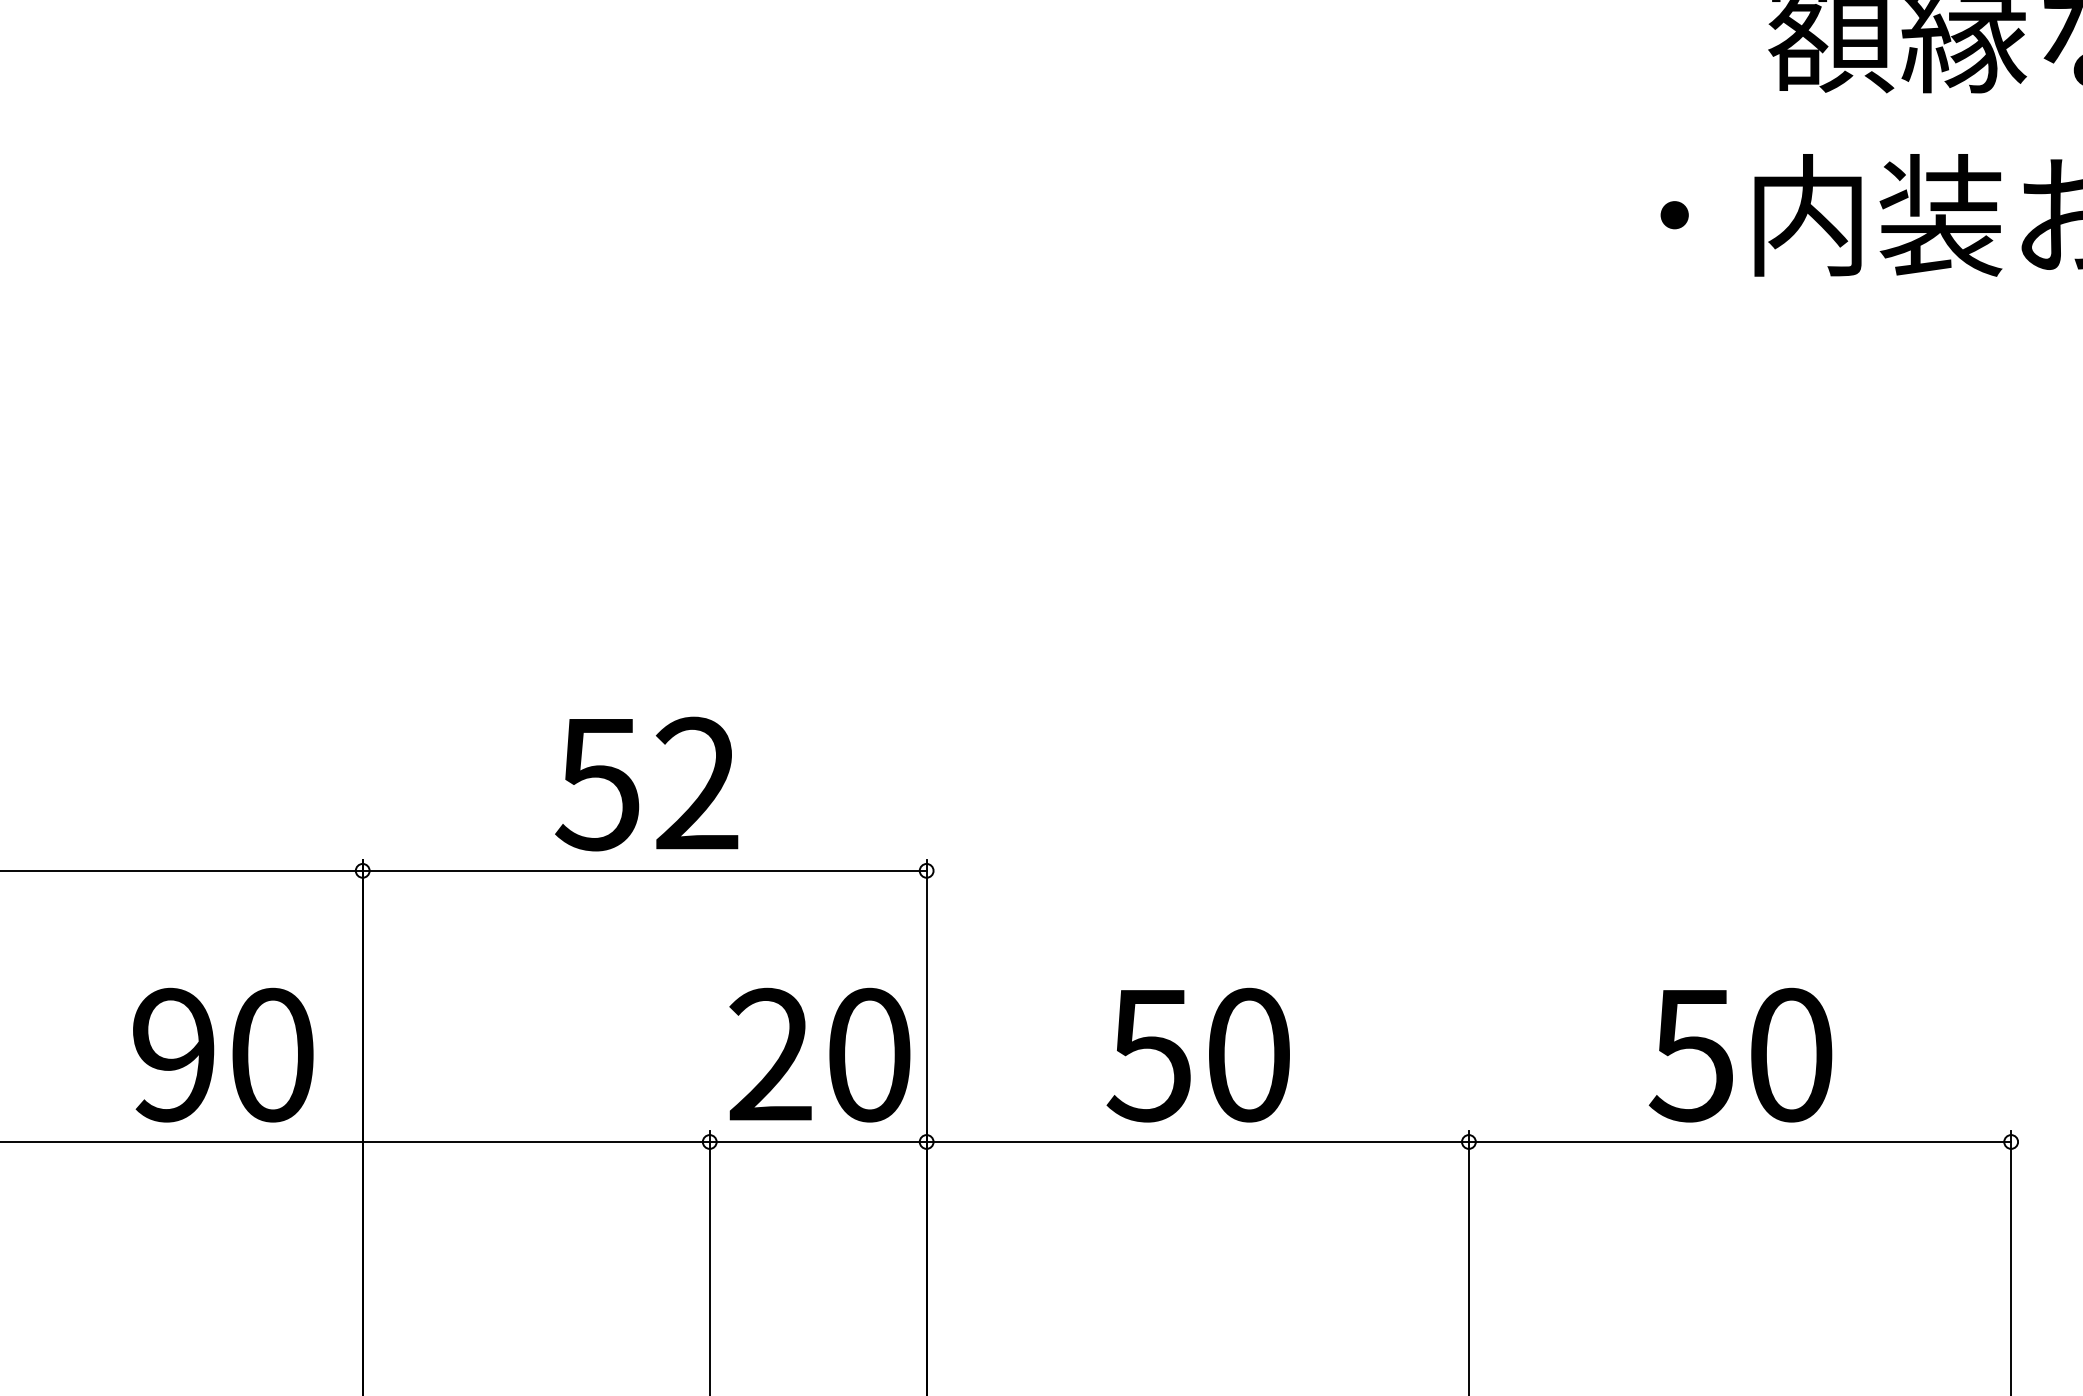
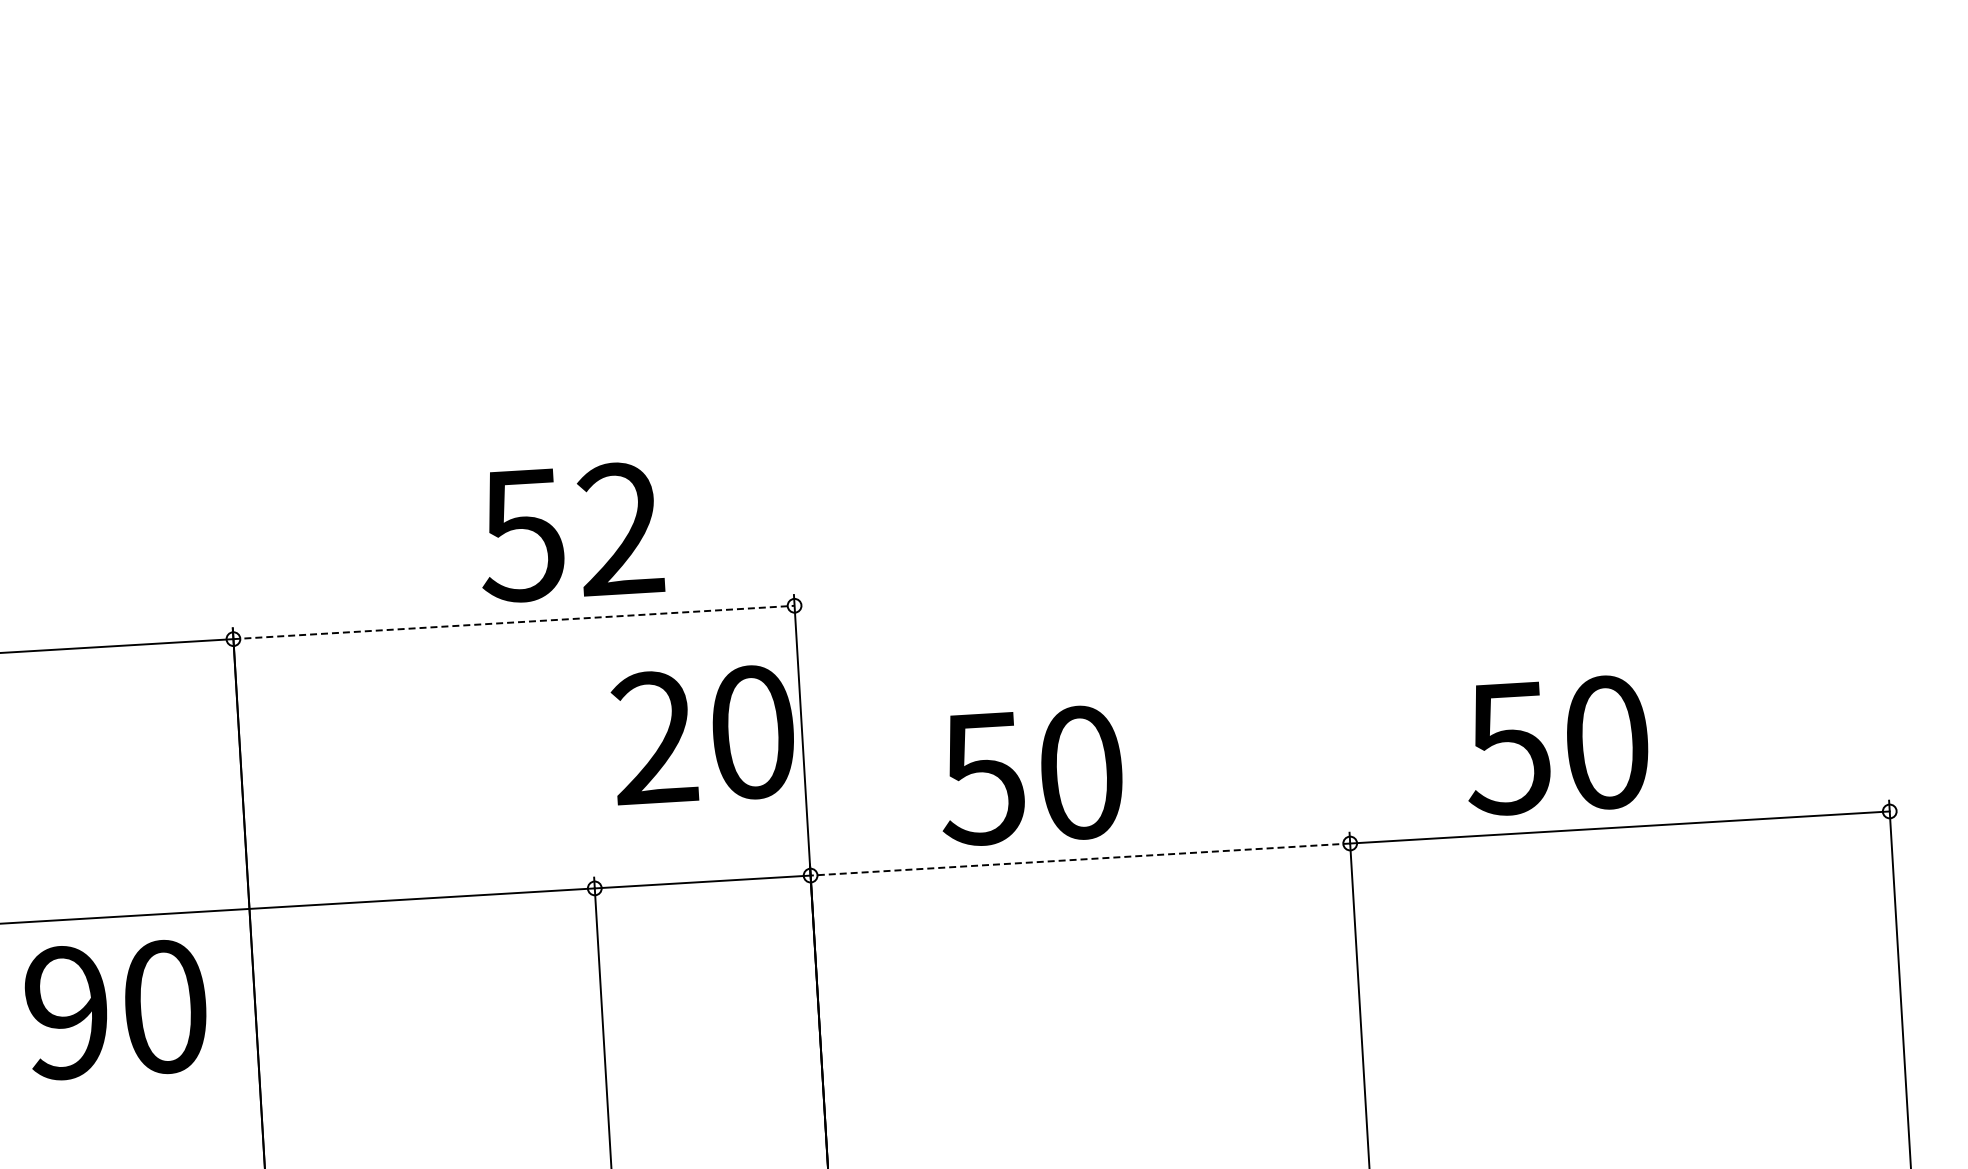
text: (646, 783) -> (570, 531), moved
line: (644, 870) -> (513, 622), solid -> dashed
text: (223, 1054) -> (116, 1009), moved
text: (819, 1054) -> (703, 734), moved
text: (1197, 1054) -> (1030, 775), moved
text: (1740, 1054) -> (1556, 744), moved
line: (1197, 1141) -> (1080, 859), solid -> dashed

